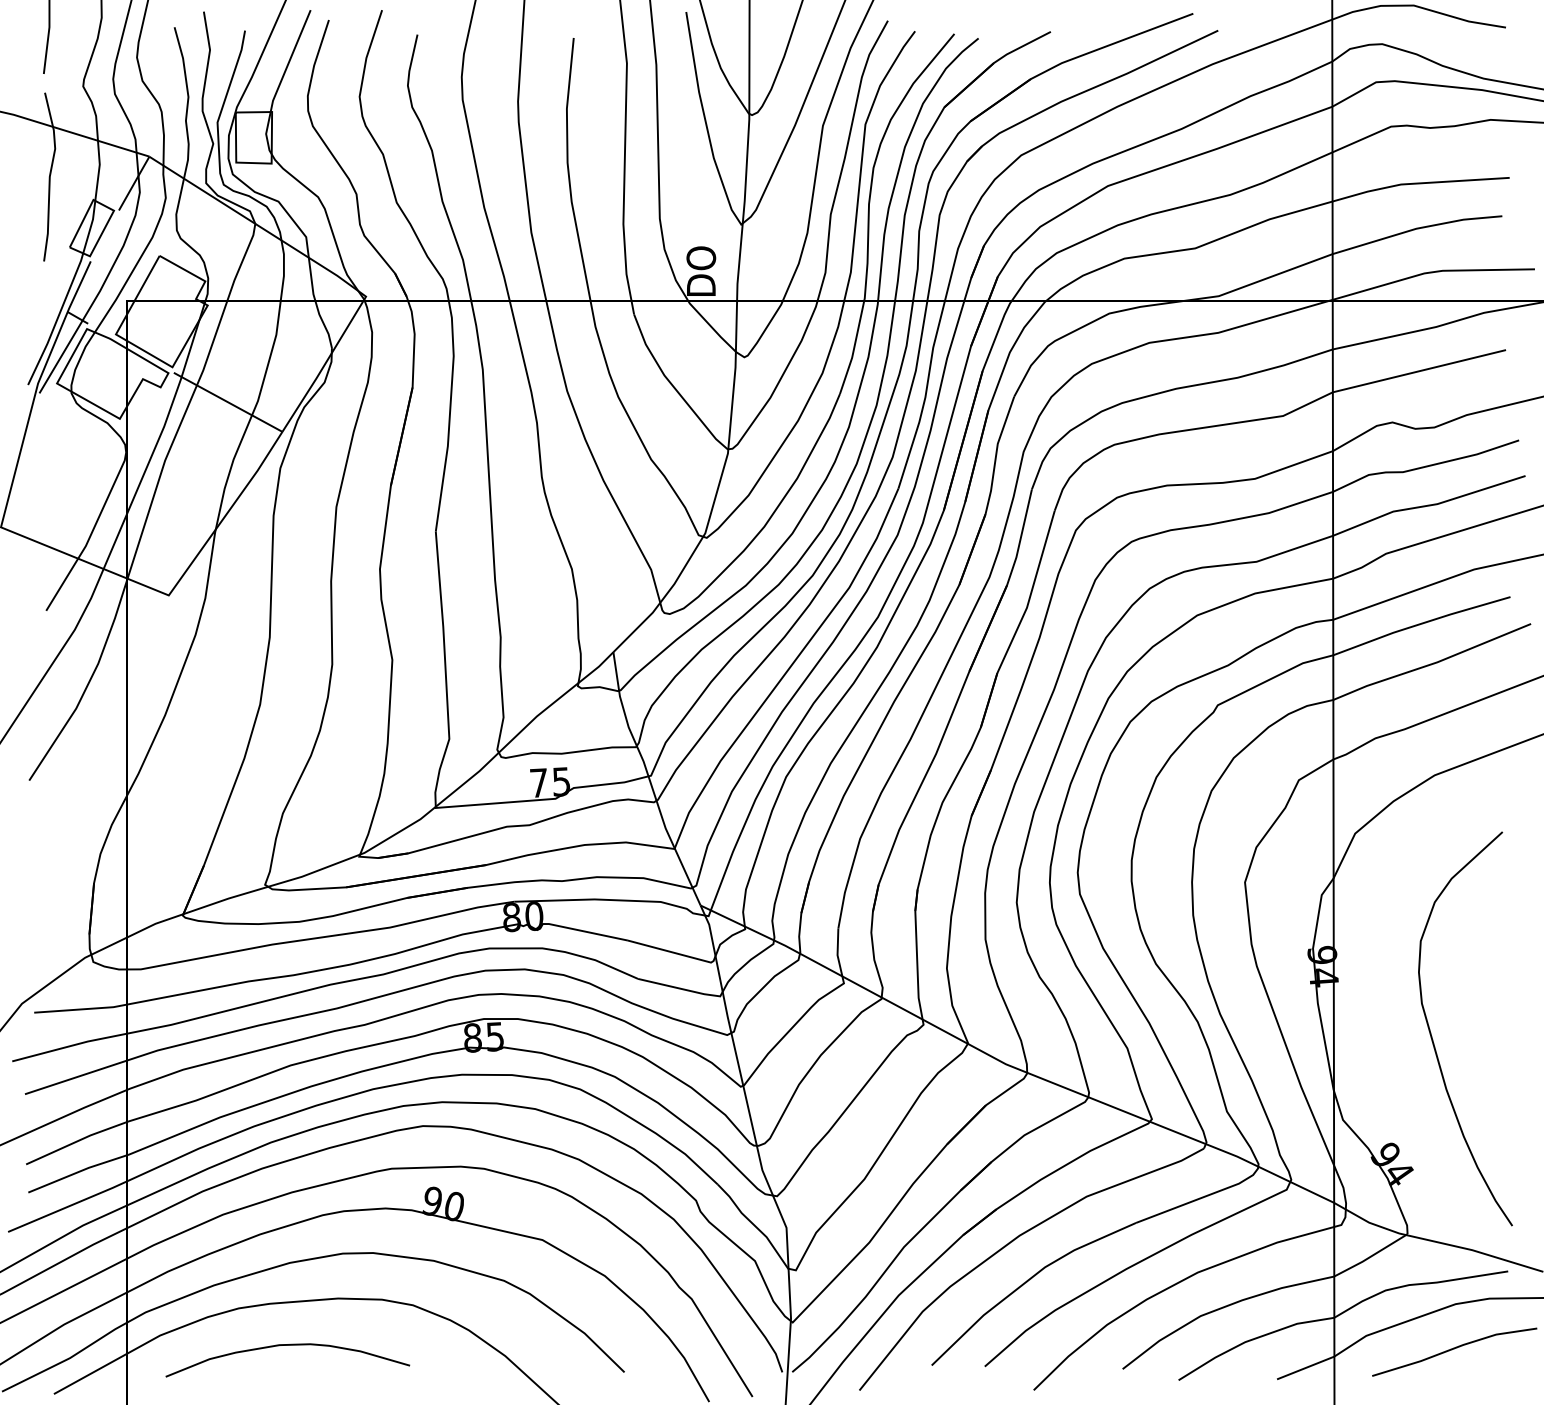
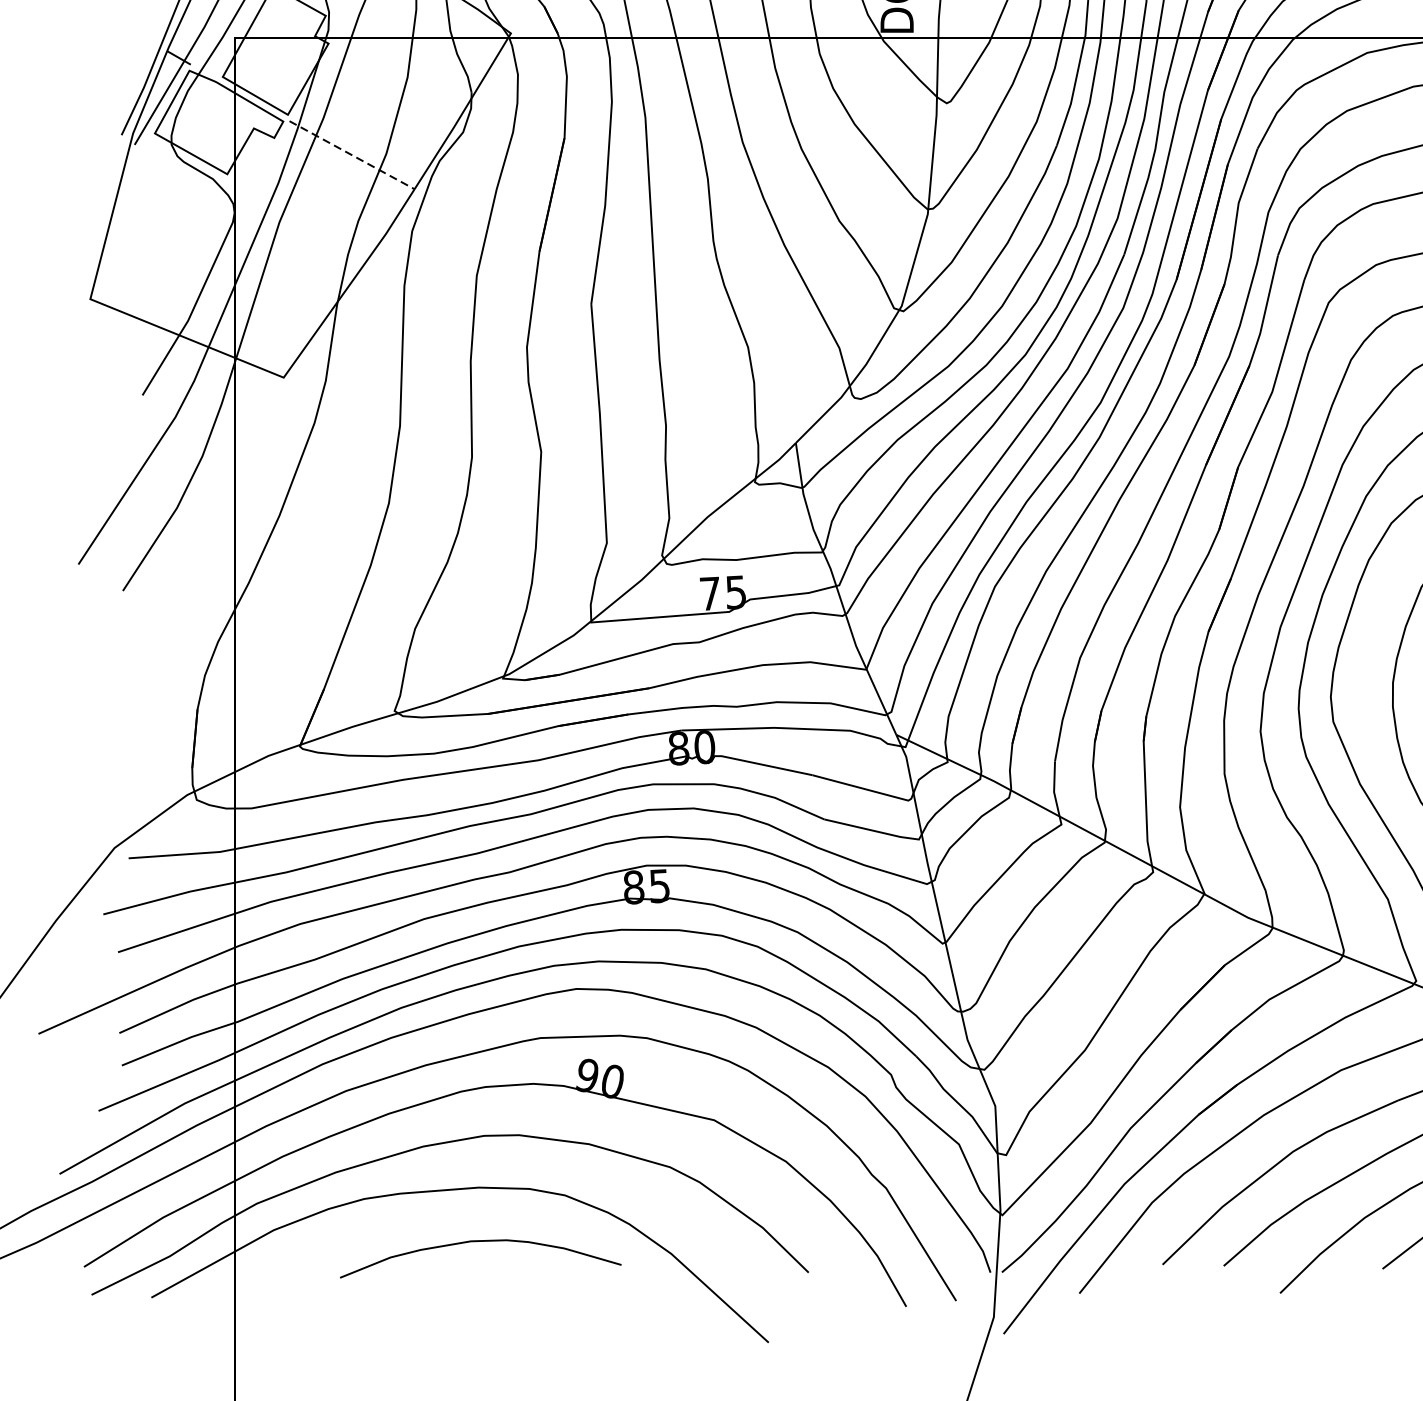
line: (228, 402) -> (352, 155), solid -> dashed
curve: (287, 1345) -> (480, 1241), moved

